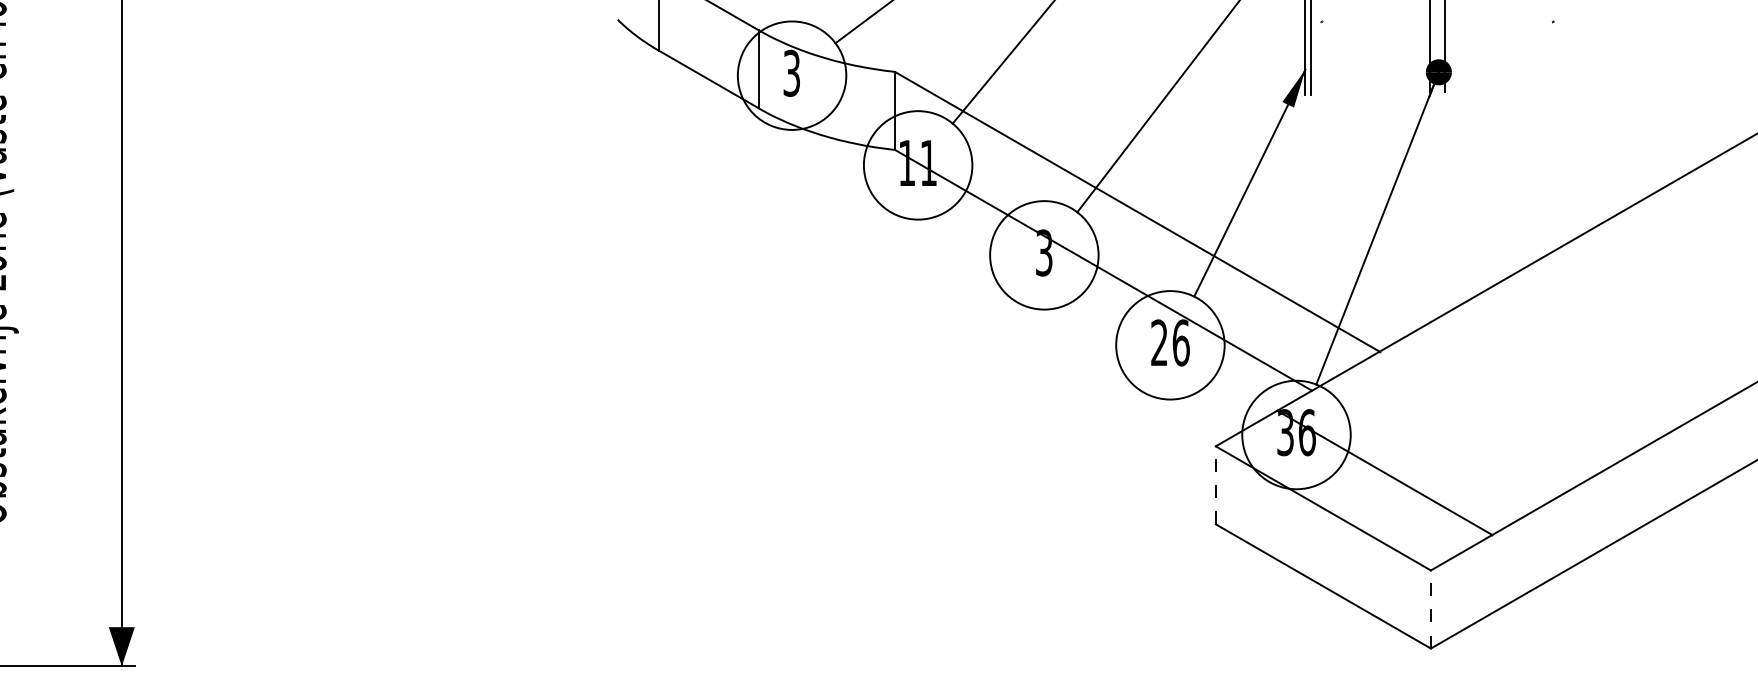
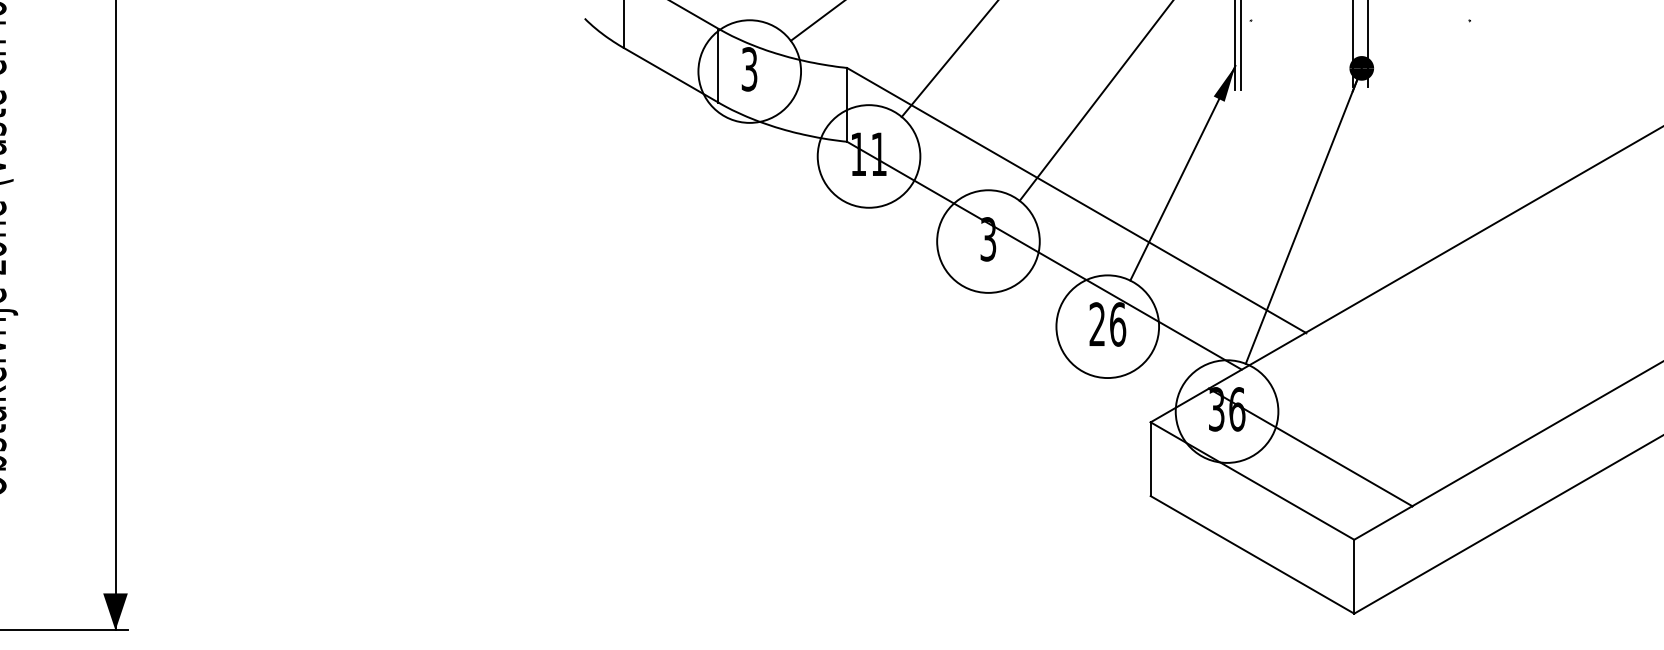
line: (1215, 485) -> (1150, 459), dashed -> solid
line: (1431, 609) -> (1354, 576), dashed -> solid

